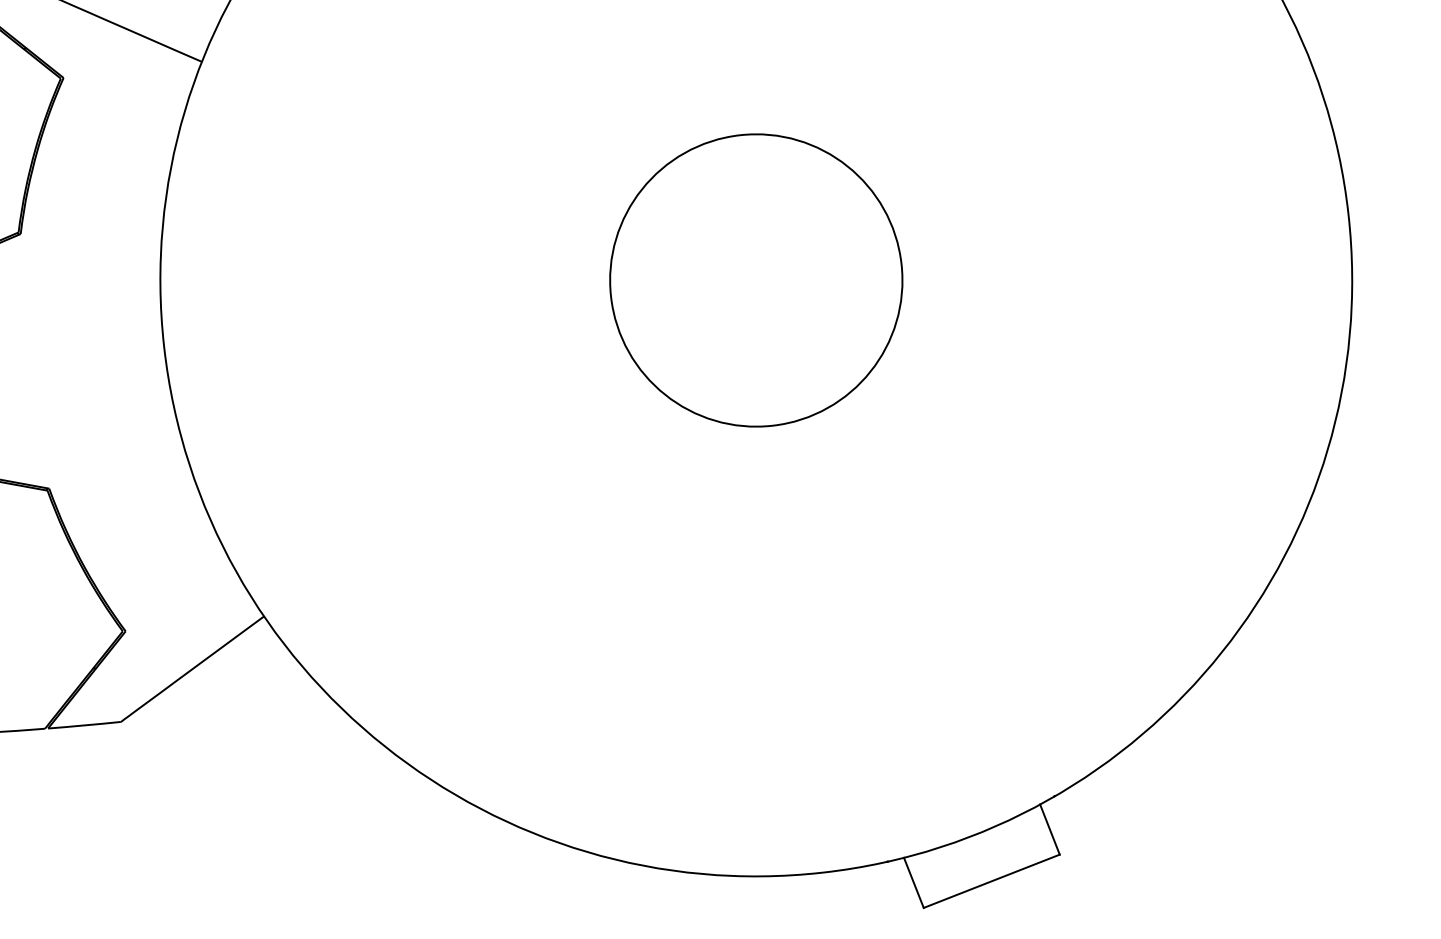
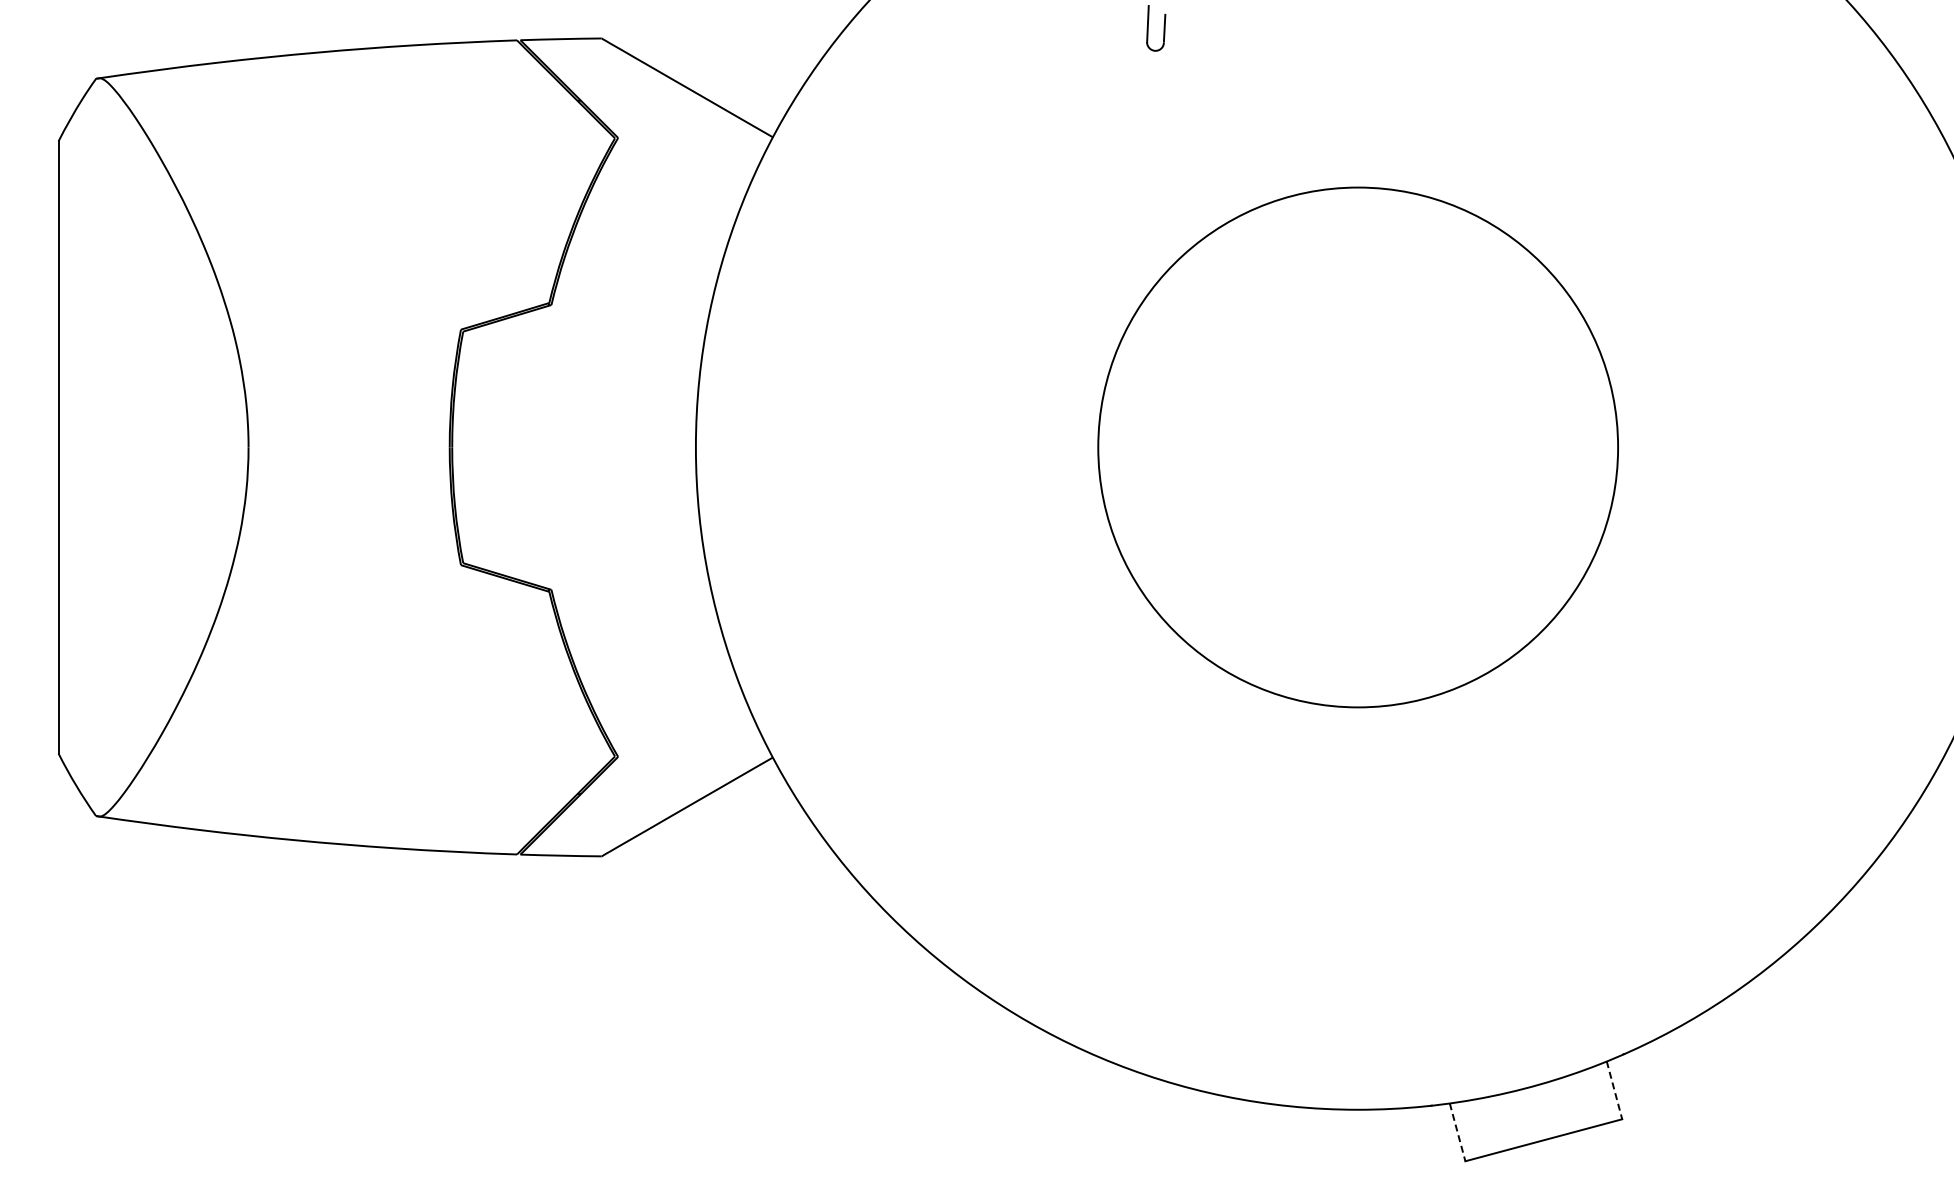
circle: (755, 280) -> (1357, 447), size x1.6
line: (1049, 829) -> (1614, 1090), solid -> dashed
line: (913, 883) -> (1457, 1132), solid -> dashed

